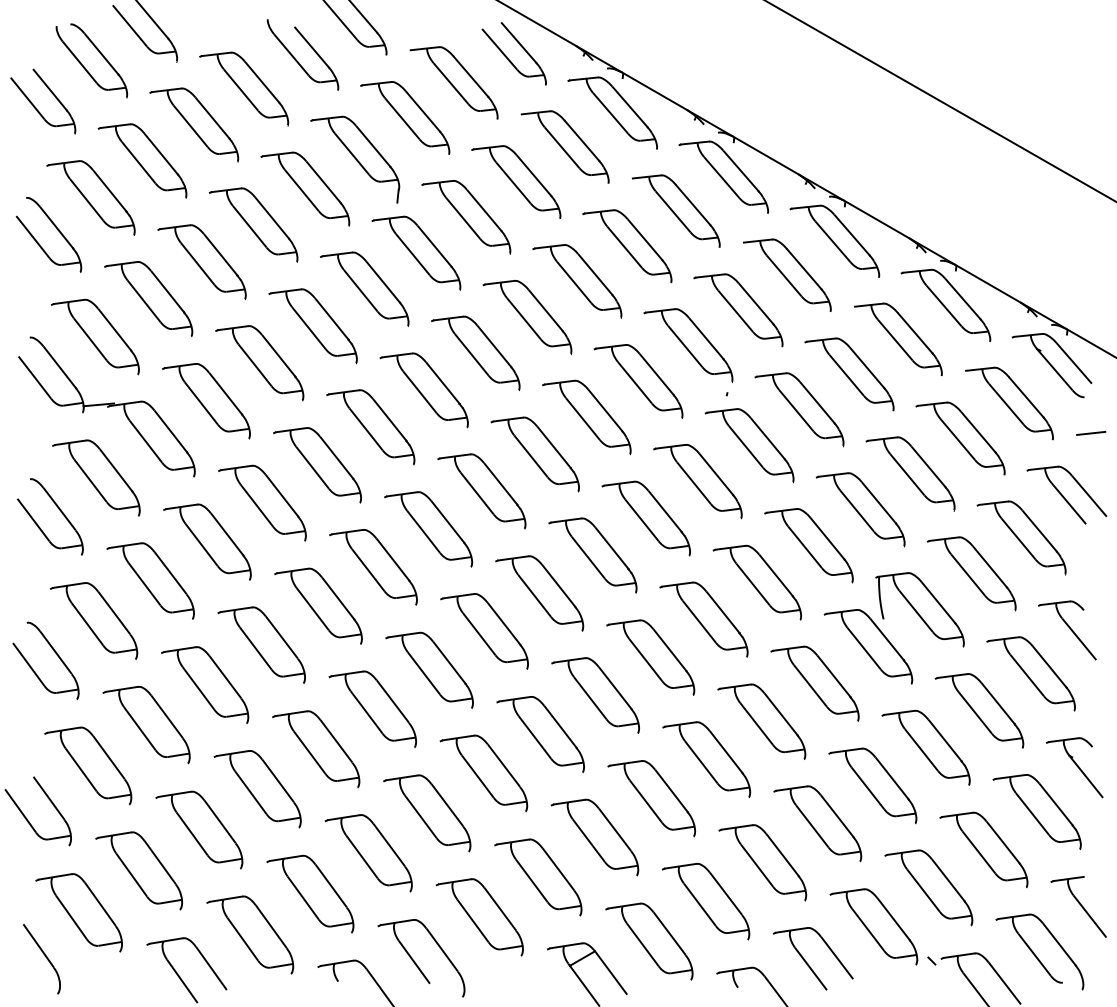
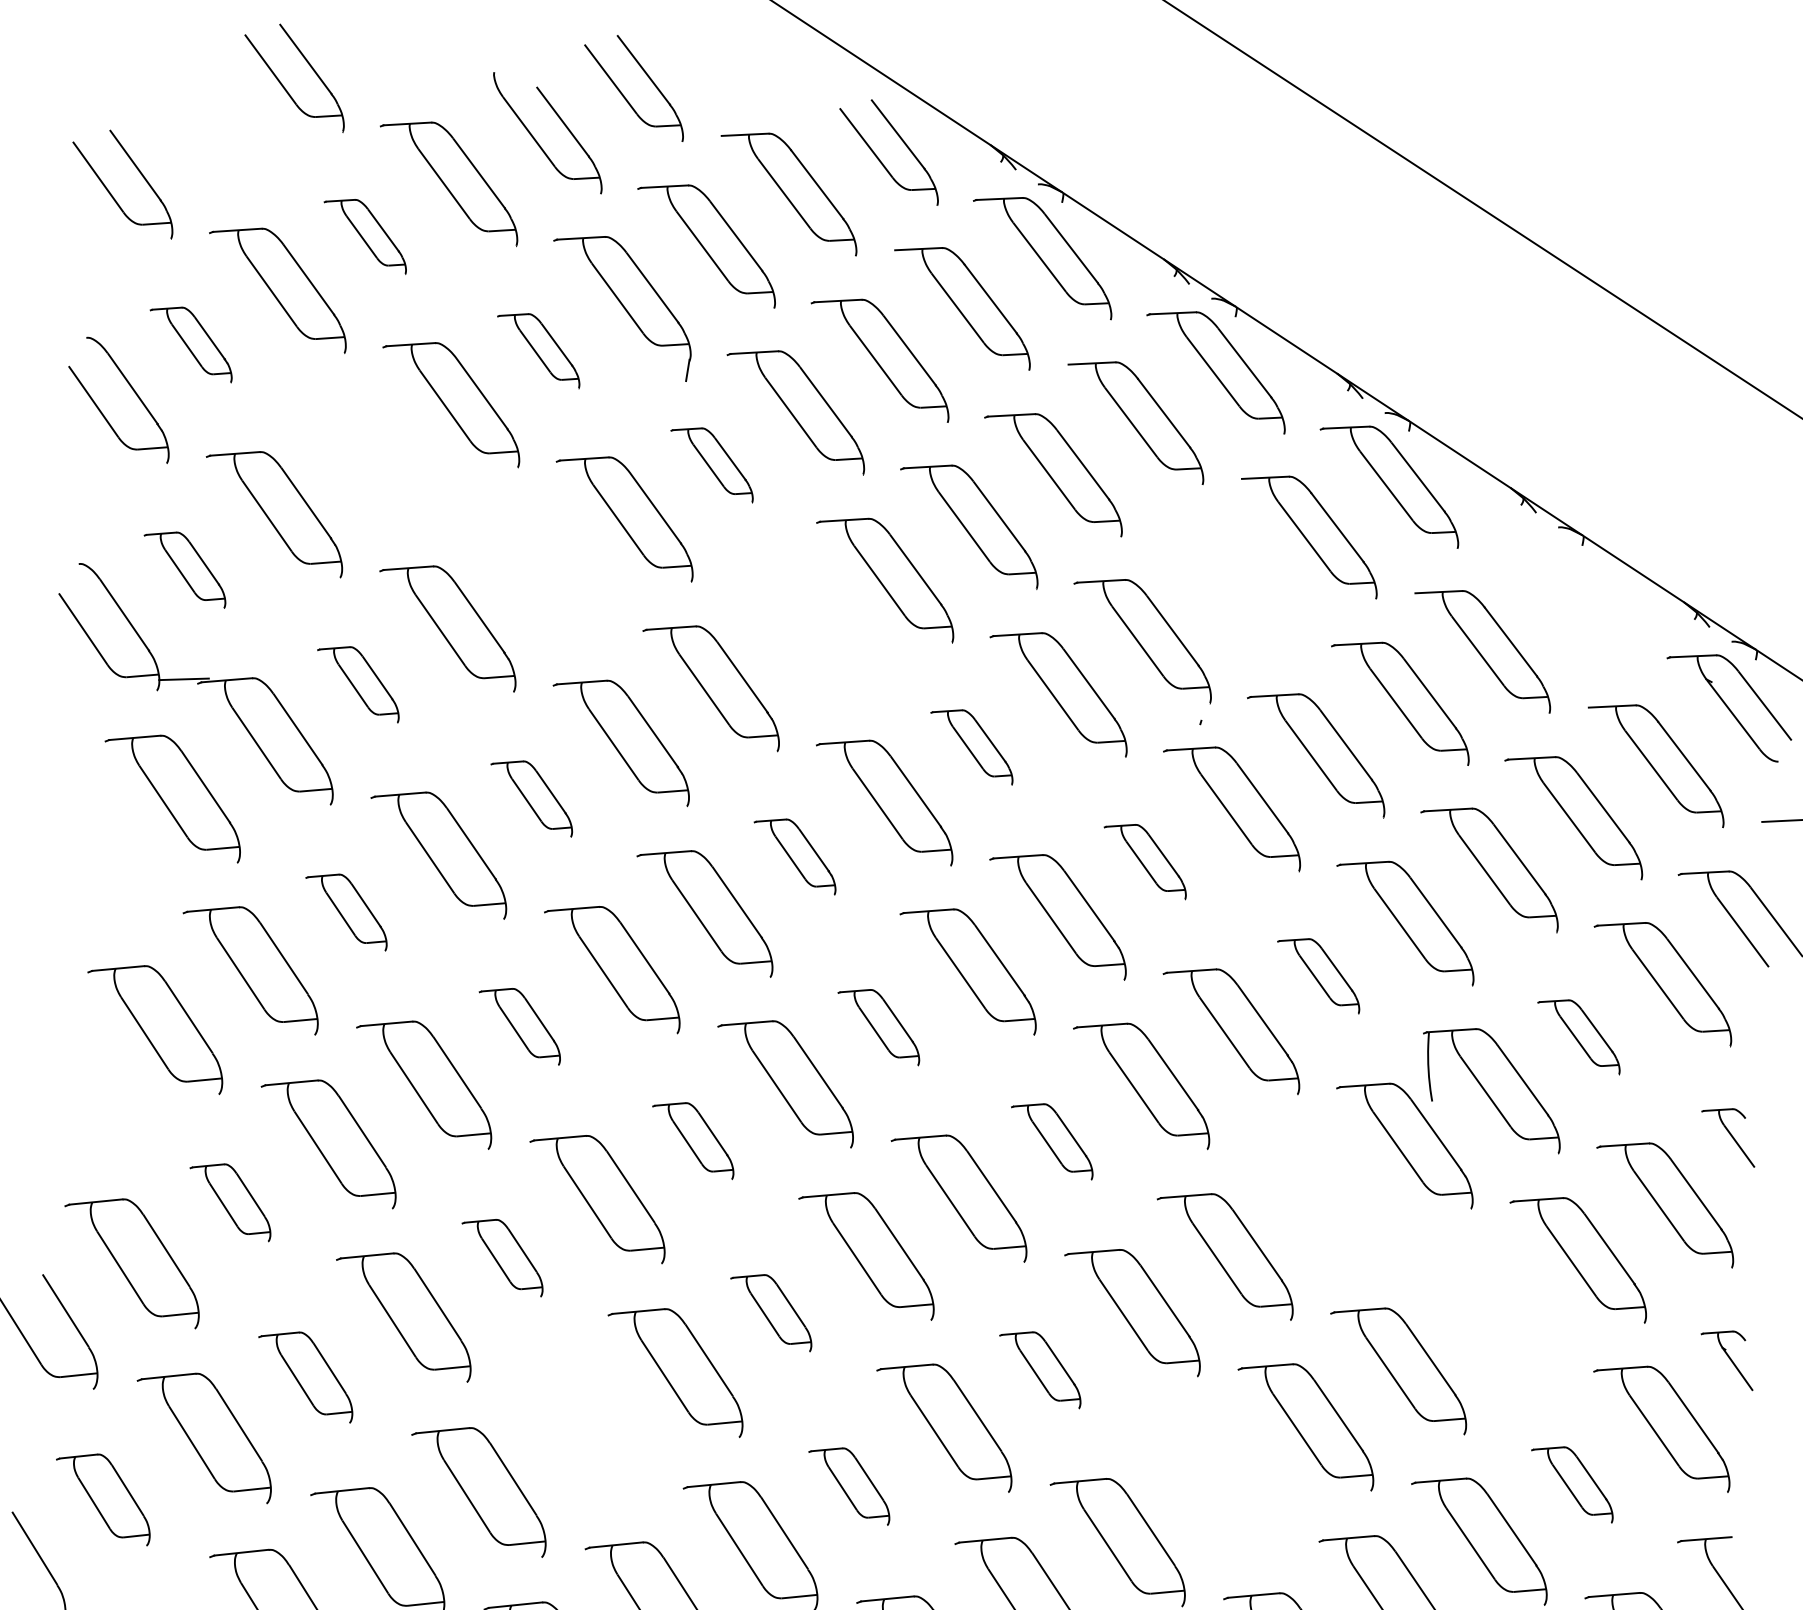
part: (84, 66) -> (193, 130), removed
part: (194, 124) -> (365, 235), size x0.6
part: (305, 188) -> (538, 349), size x0.6
part: (90, 197) -> (190, 343), size x0.6
part: (416, 252) -> (712, 463), size x0.6
part: (201, 261) -> (363, 457), removed
part: (945, 304) -> (1562, 598), removed
part: (738, 310) -> (1227, 588), removed
part: (312, 326) -> (536, 573), removed
part: (95, 336) -> (185, 568), size x0.6
part: (475, 353) -> (797, 632), removed
part: (206, 401) -> (358, 684), size x0.6
part: (586, 417) -> (971, 746), size x0.6
part: (317, 465) -> (531, 798), size x0.6
part: (697, 481) -> (1144, 860), size x0.6
part: (481, 491) -> (794, 856), size x0.6
part: (58, 509) -> (108, 844), removed
part: (207, 541) -> (346, 910), size x0.6
part: (808, 545) -> (1317, 974), size x0.6
part: (971, 573) -> (1578, 1035), size x0.6
part: (539, 593) -> (878, 1026), size x0.6
part: (318, 605) -> (519, 1024), size x0.6
part: (1067, 630) -> (1728, 1137), size x0.6
part: (53, 651) -> (87, 1073), removed
part: (650, 657) -> (1051, 1140), size x0.6
part: (429, 669) -> (693, 1138), size x0.6
part: (814, 683) -> (1314, 1198), removed
part: (146, 725) -> (230, 1202), size x0.6
part: (925, 747) -> (1487, 1312), removed
part: (316, 749) -> (502, 1257), size x0.6
part: (1074, 767) -> (1726, 1359), size x0.6
part: (483, 773) -> (770, 1312), size x0.6
part: (651, 798) -> (1039, 1368), size x0.6
part: (199, 829) -> (305, 1375), size x0.7
part: (983, 849) -> (1571, 1483), size x0.6
part: (368, 853) -> (576, 1430), removed
part: (762, 862) -> (1213, 1482), removed
part: (538, 877) -> (849, 1485), size x0.6
part: (78, 912) -> (102, 1498), size x0.7

